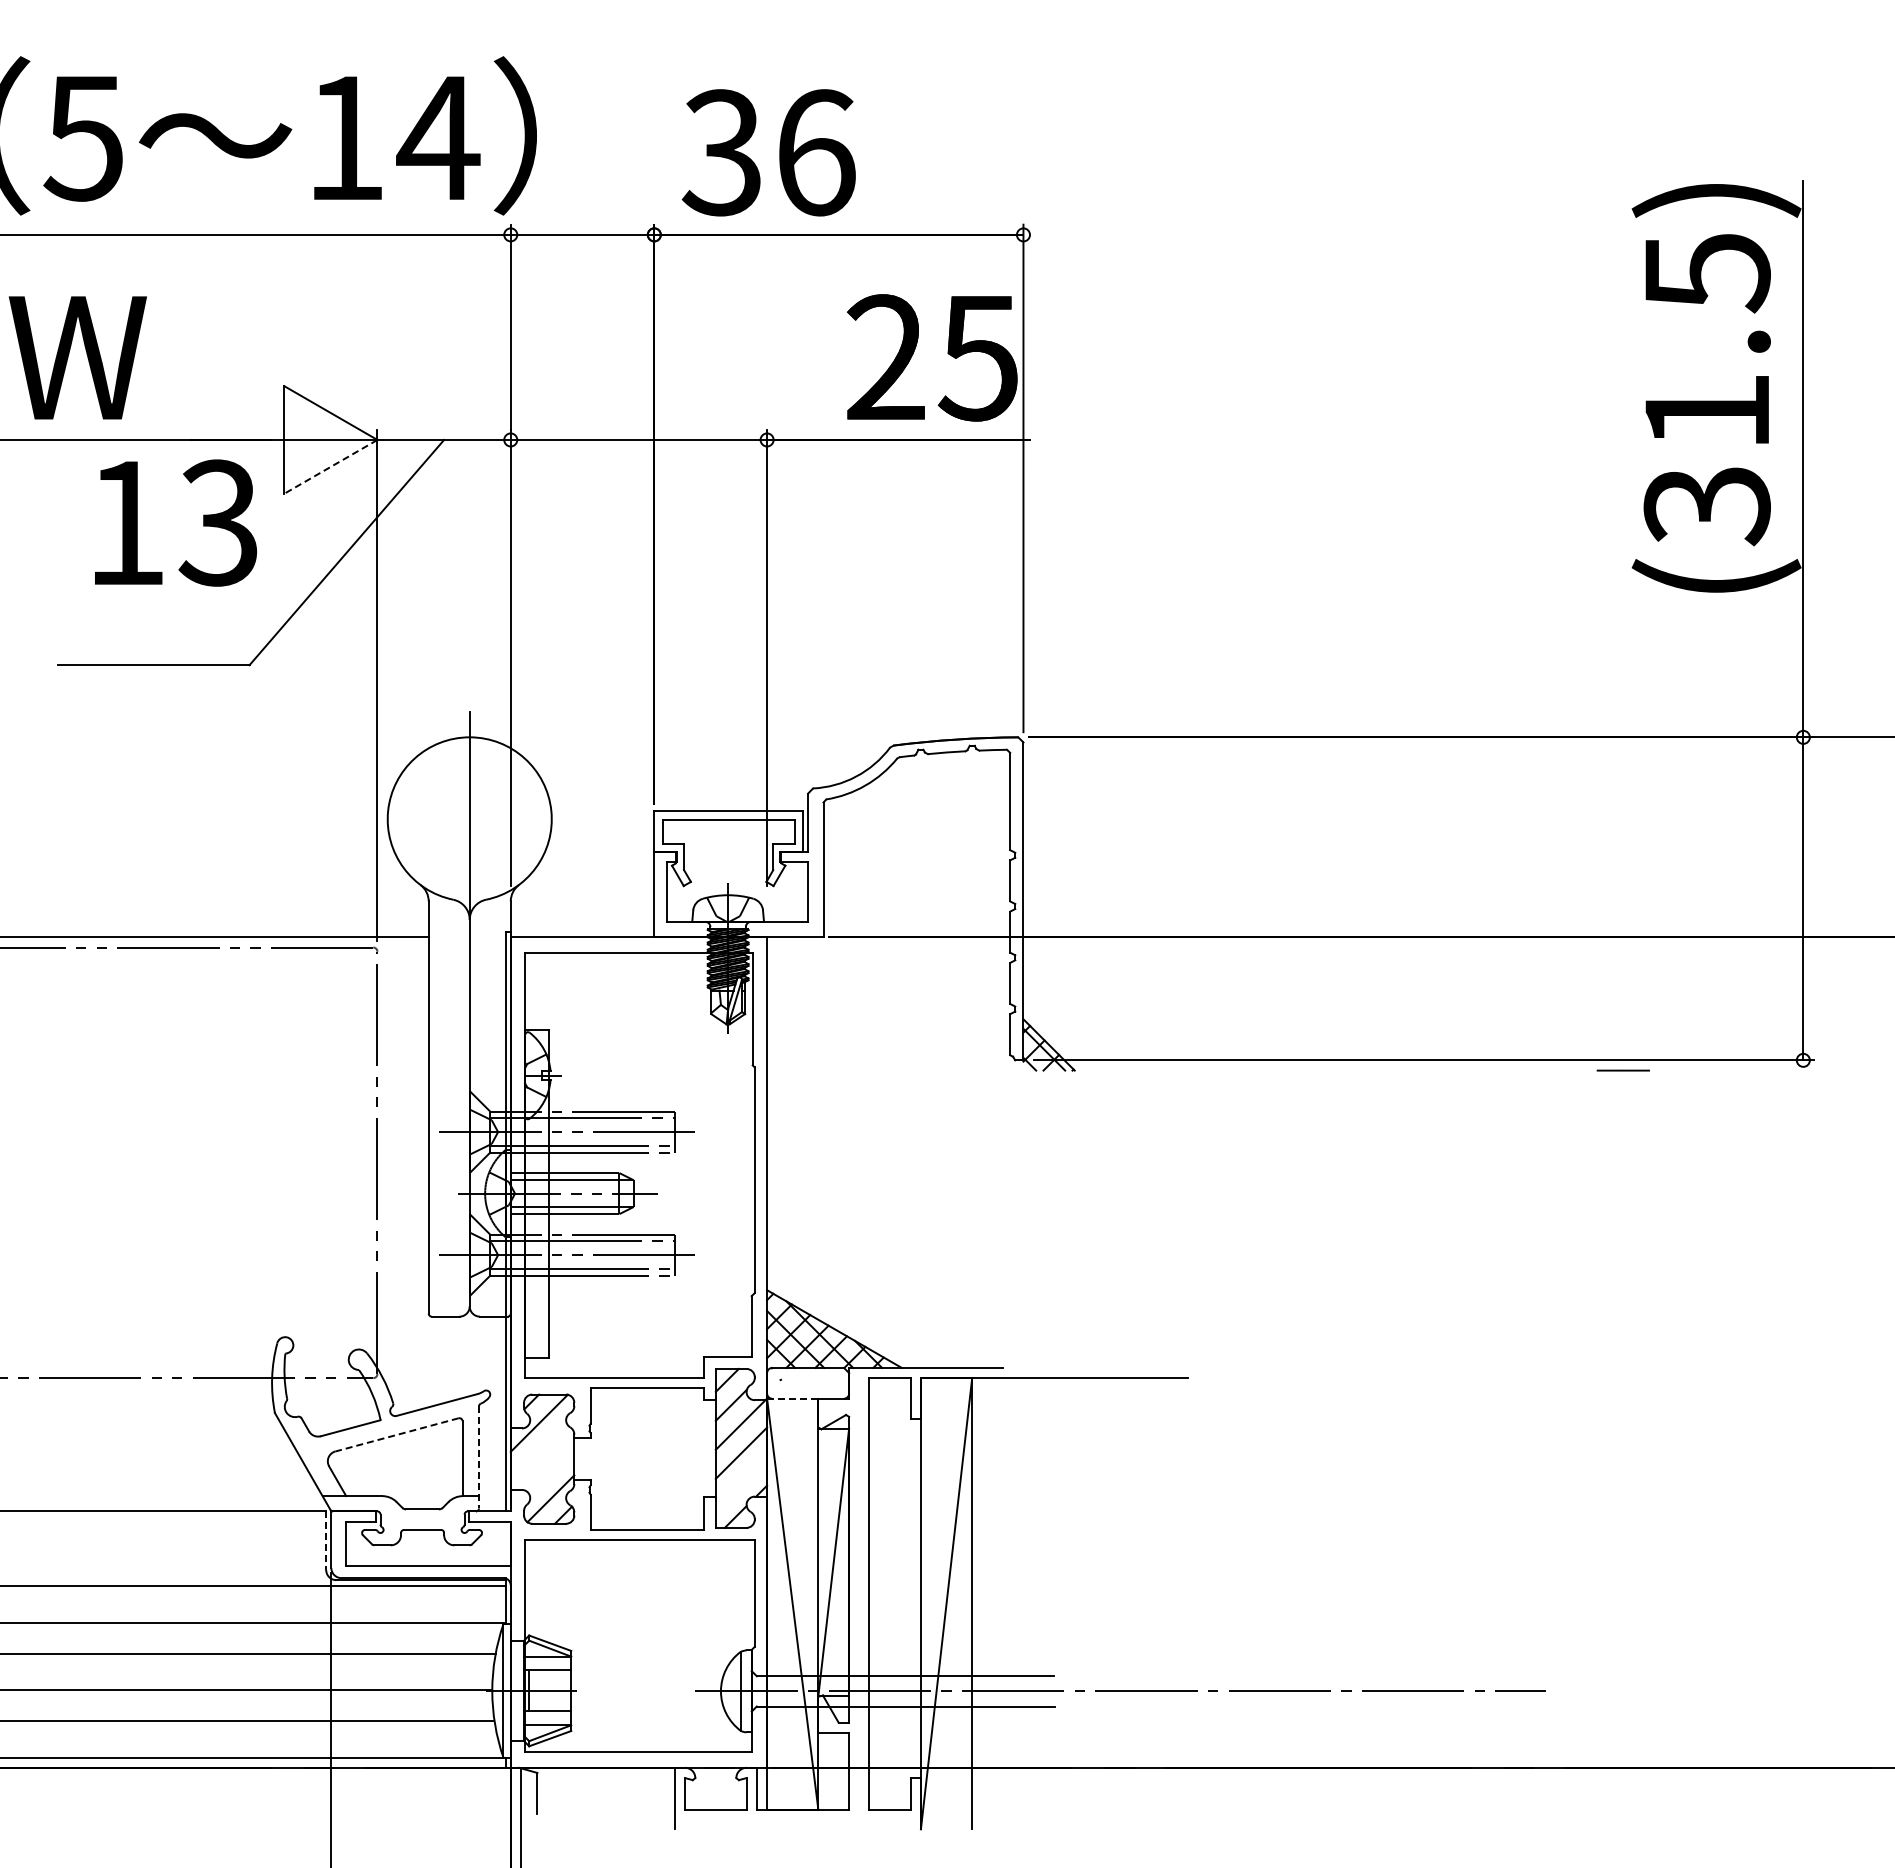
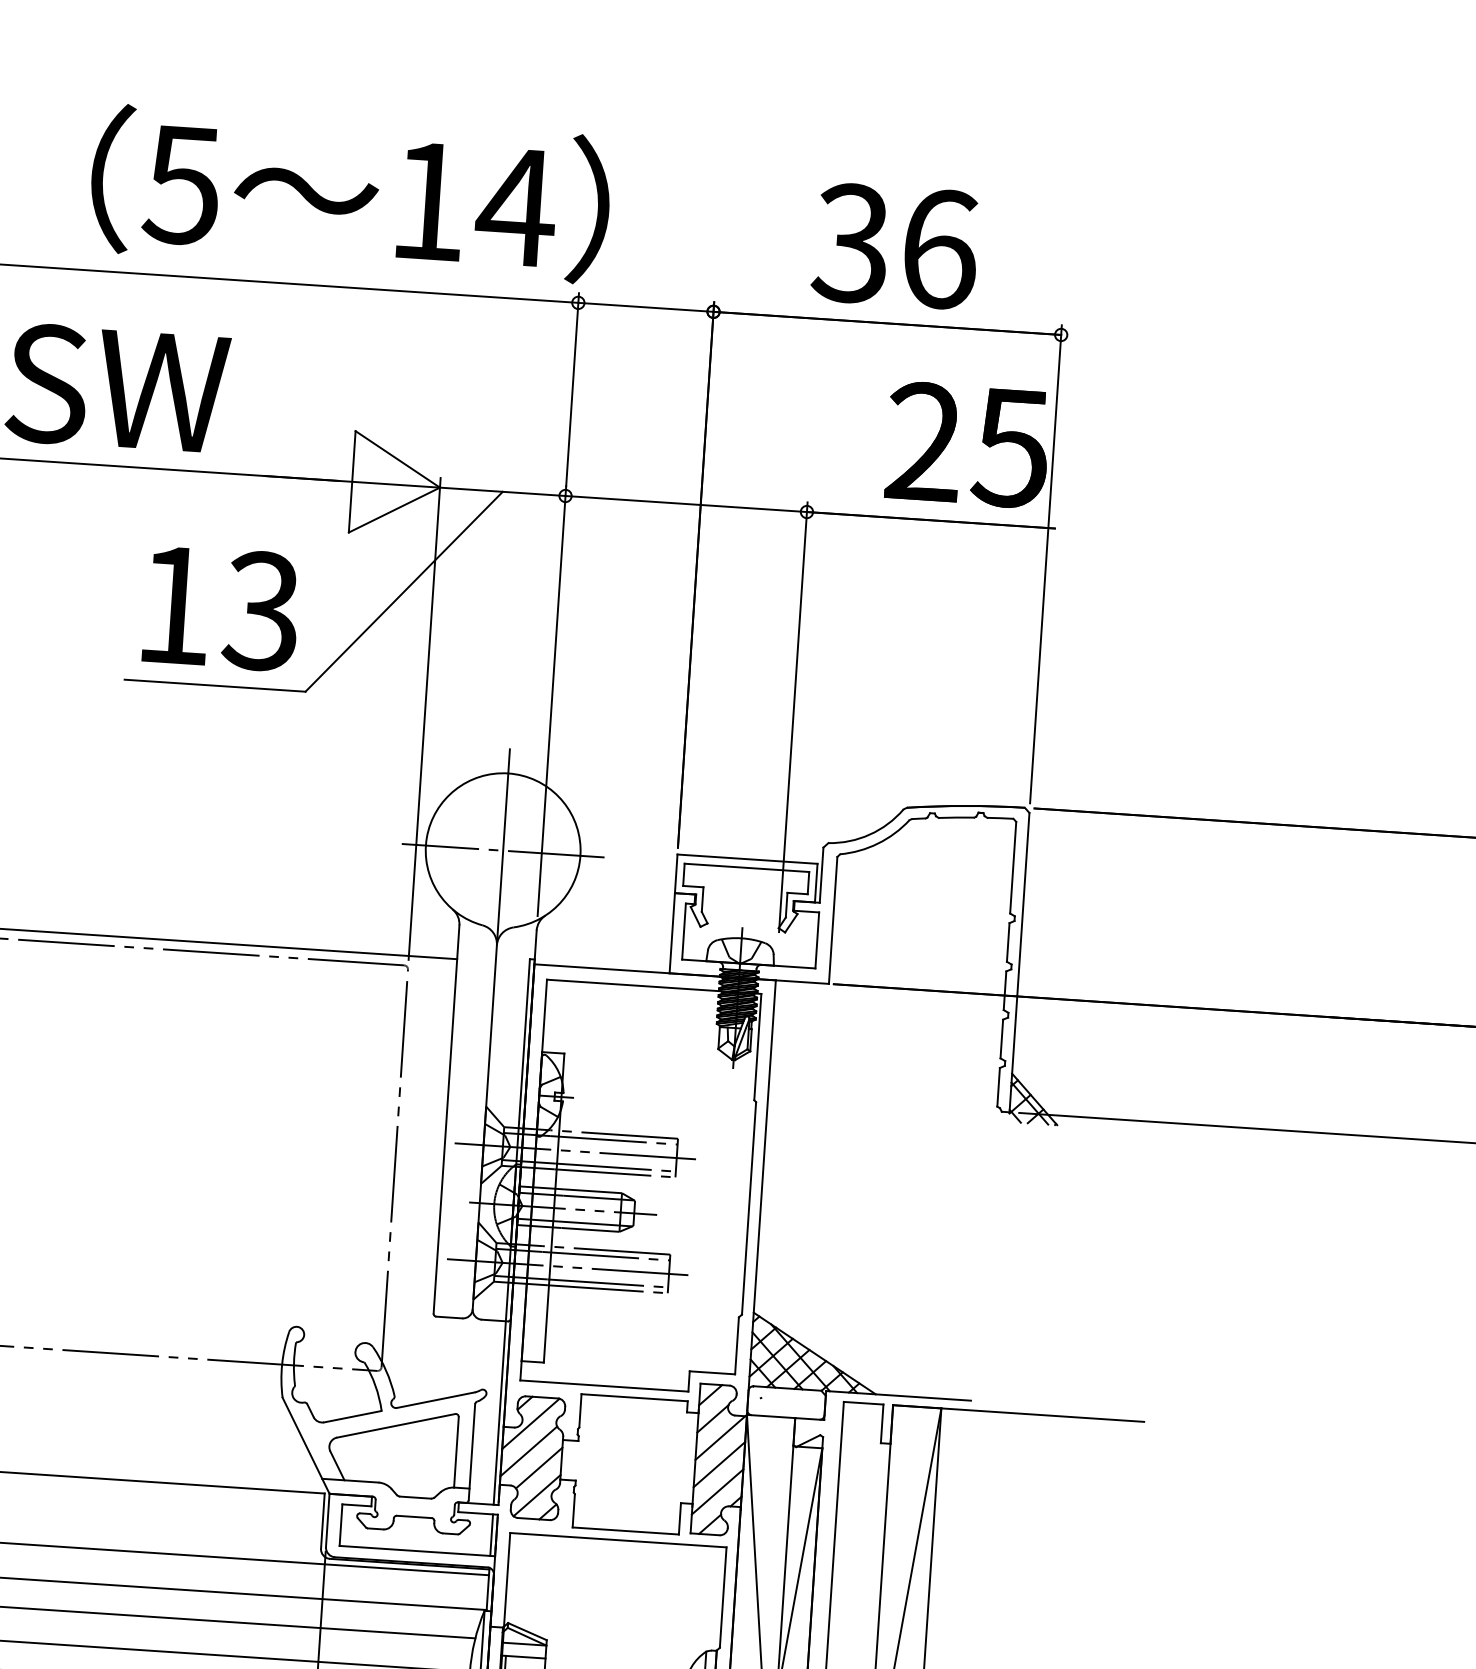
text: (768, 152) -> (894, 245), moved
line: (330, 466) -> (394, 509), dashed -> solid
text: (175, 522) -> (221, 607), moved
line: (469, 819) -> (502, 850), added
line: (792, 1398) -> (770, 1416), dashed -> solid
line: (397, 1434) -> (396, 1425), dashed -> solid
line: (538, 1452) -> (528, 1451), added
line: (478, 1457) -> (471, 1452), dashed -> solid
line: (551, 1469) -> (539, 1468), added
line: (741, 1481) -> (717, 1491), added
line: (326, 1541) -> (323, 1521), dashed -> solid
line: (505, 1543) -> (491, 1534), added

